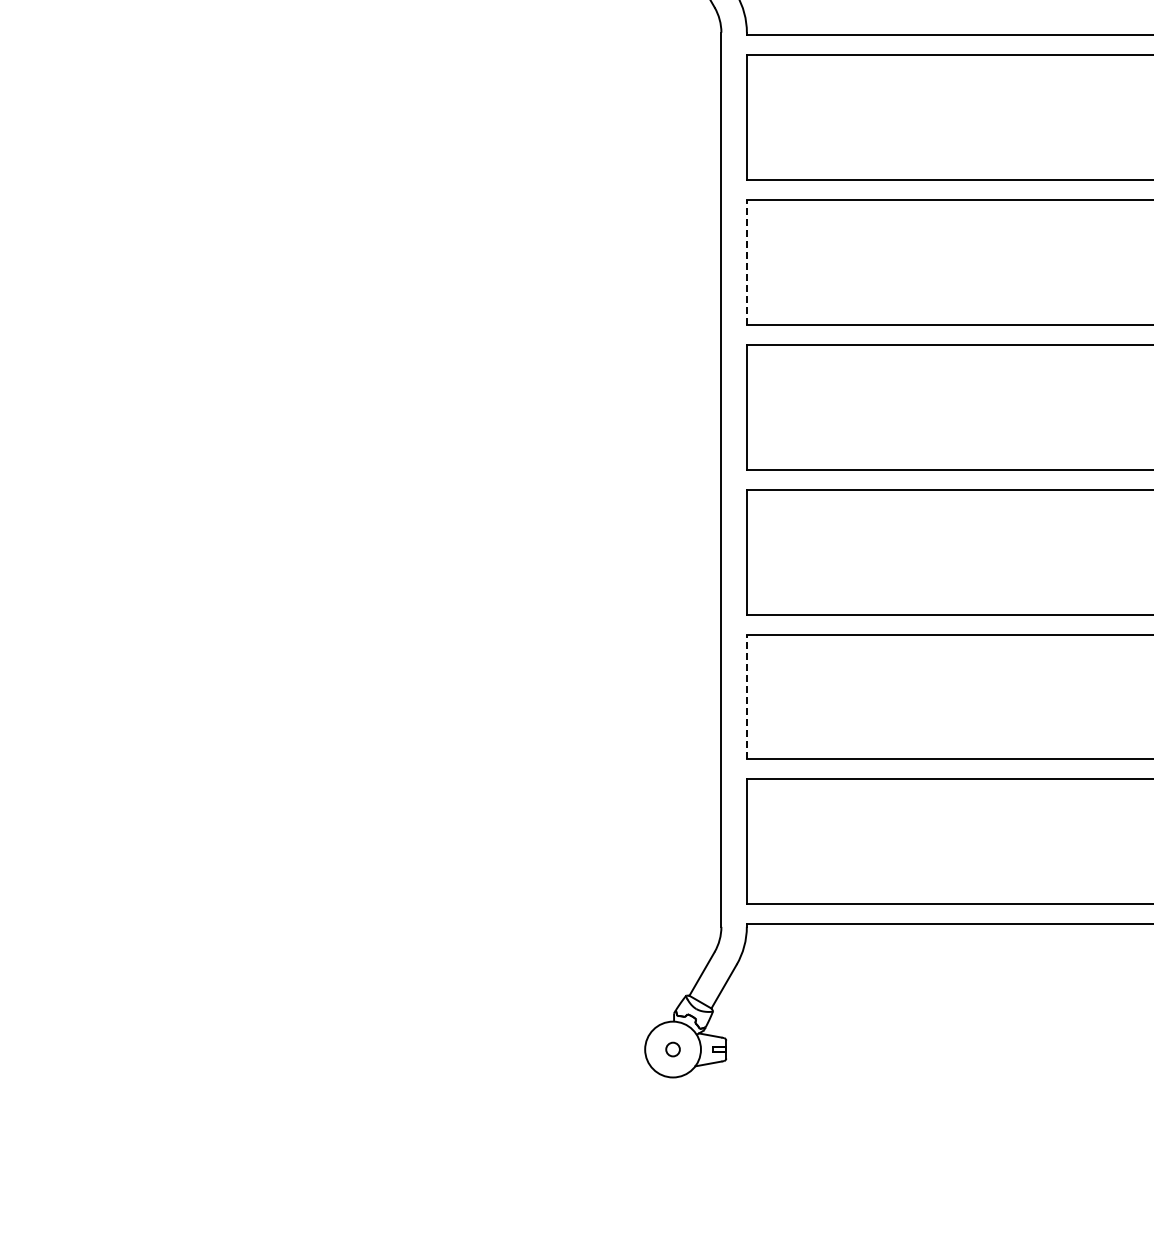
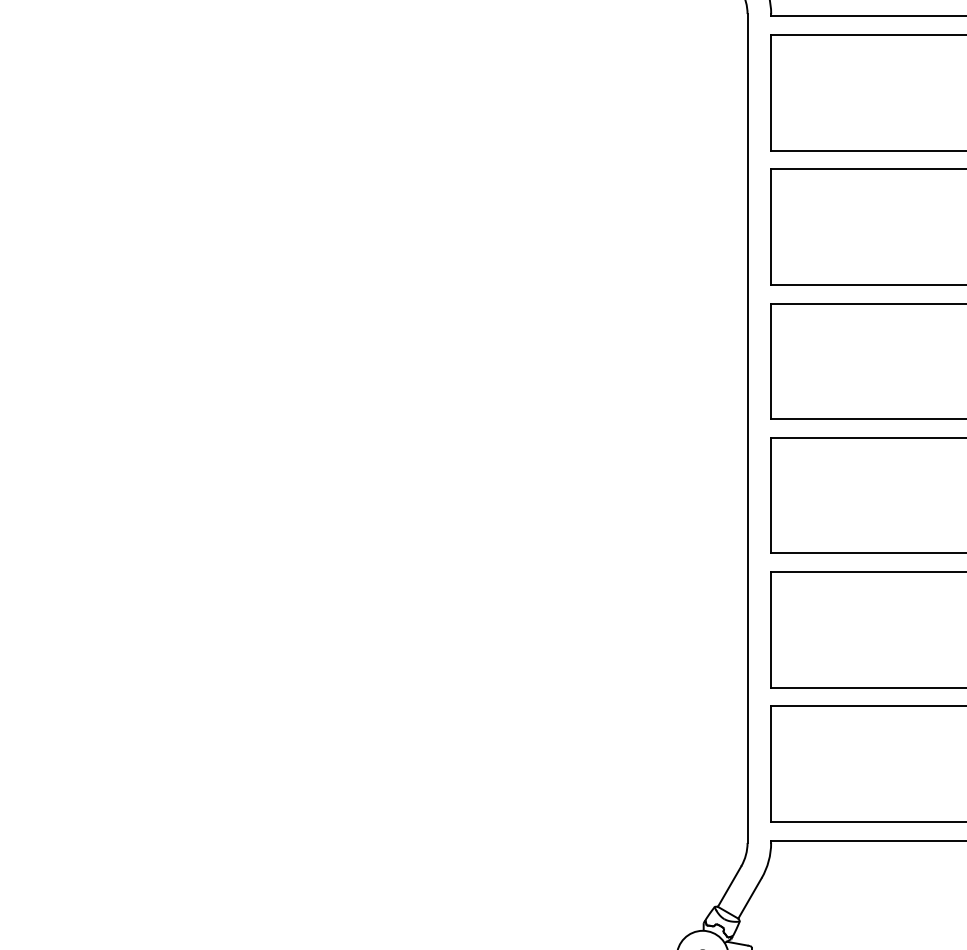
line: (746, 262) -> (770, 227), dashed -> solid
line: (746, 696) -> (770, 629), dashed -> solid

